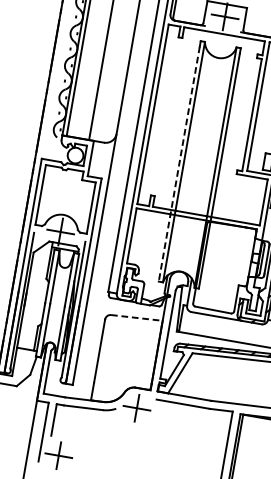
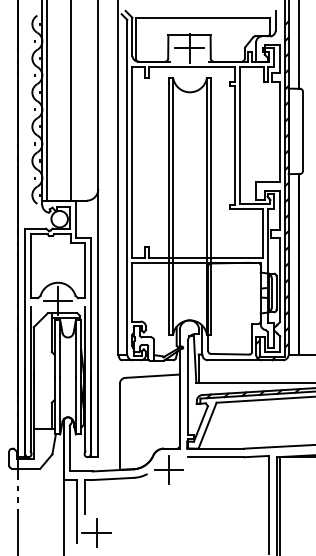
line: (179, 164) -> (168, 209), dashed -> solid
line: (137, 318) -> (153, 376), dashed -> solid

